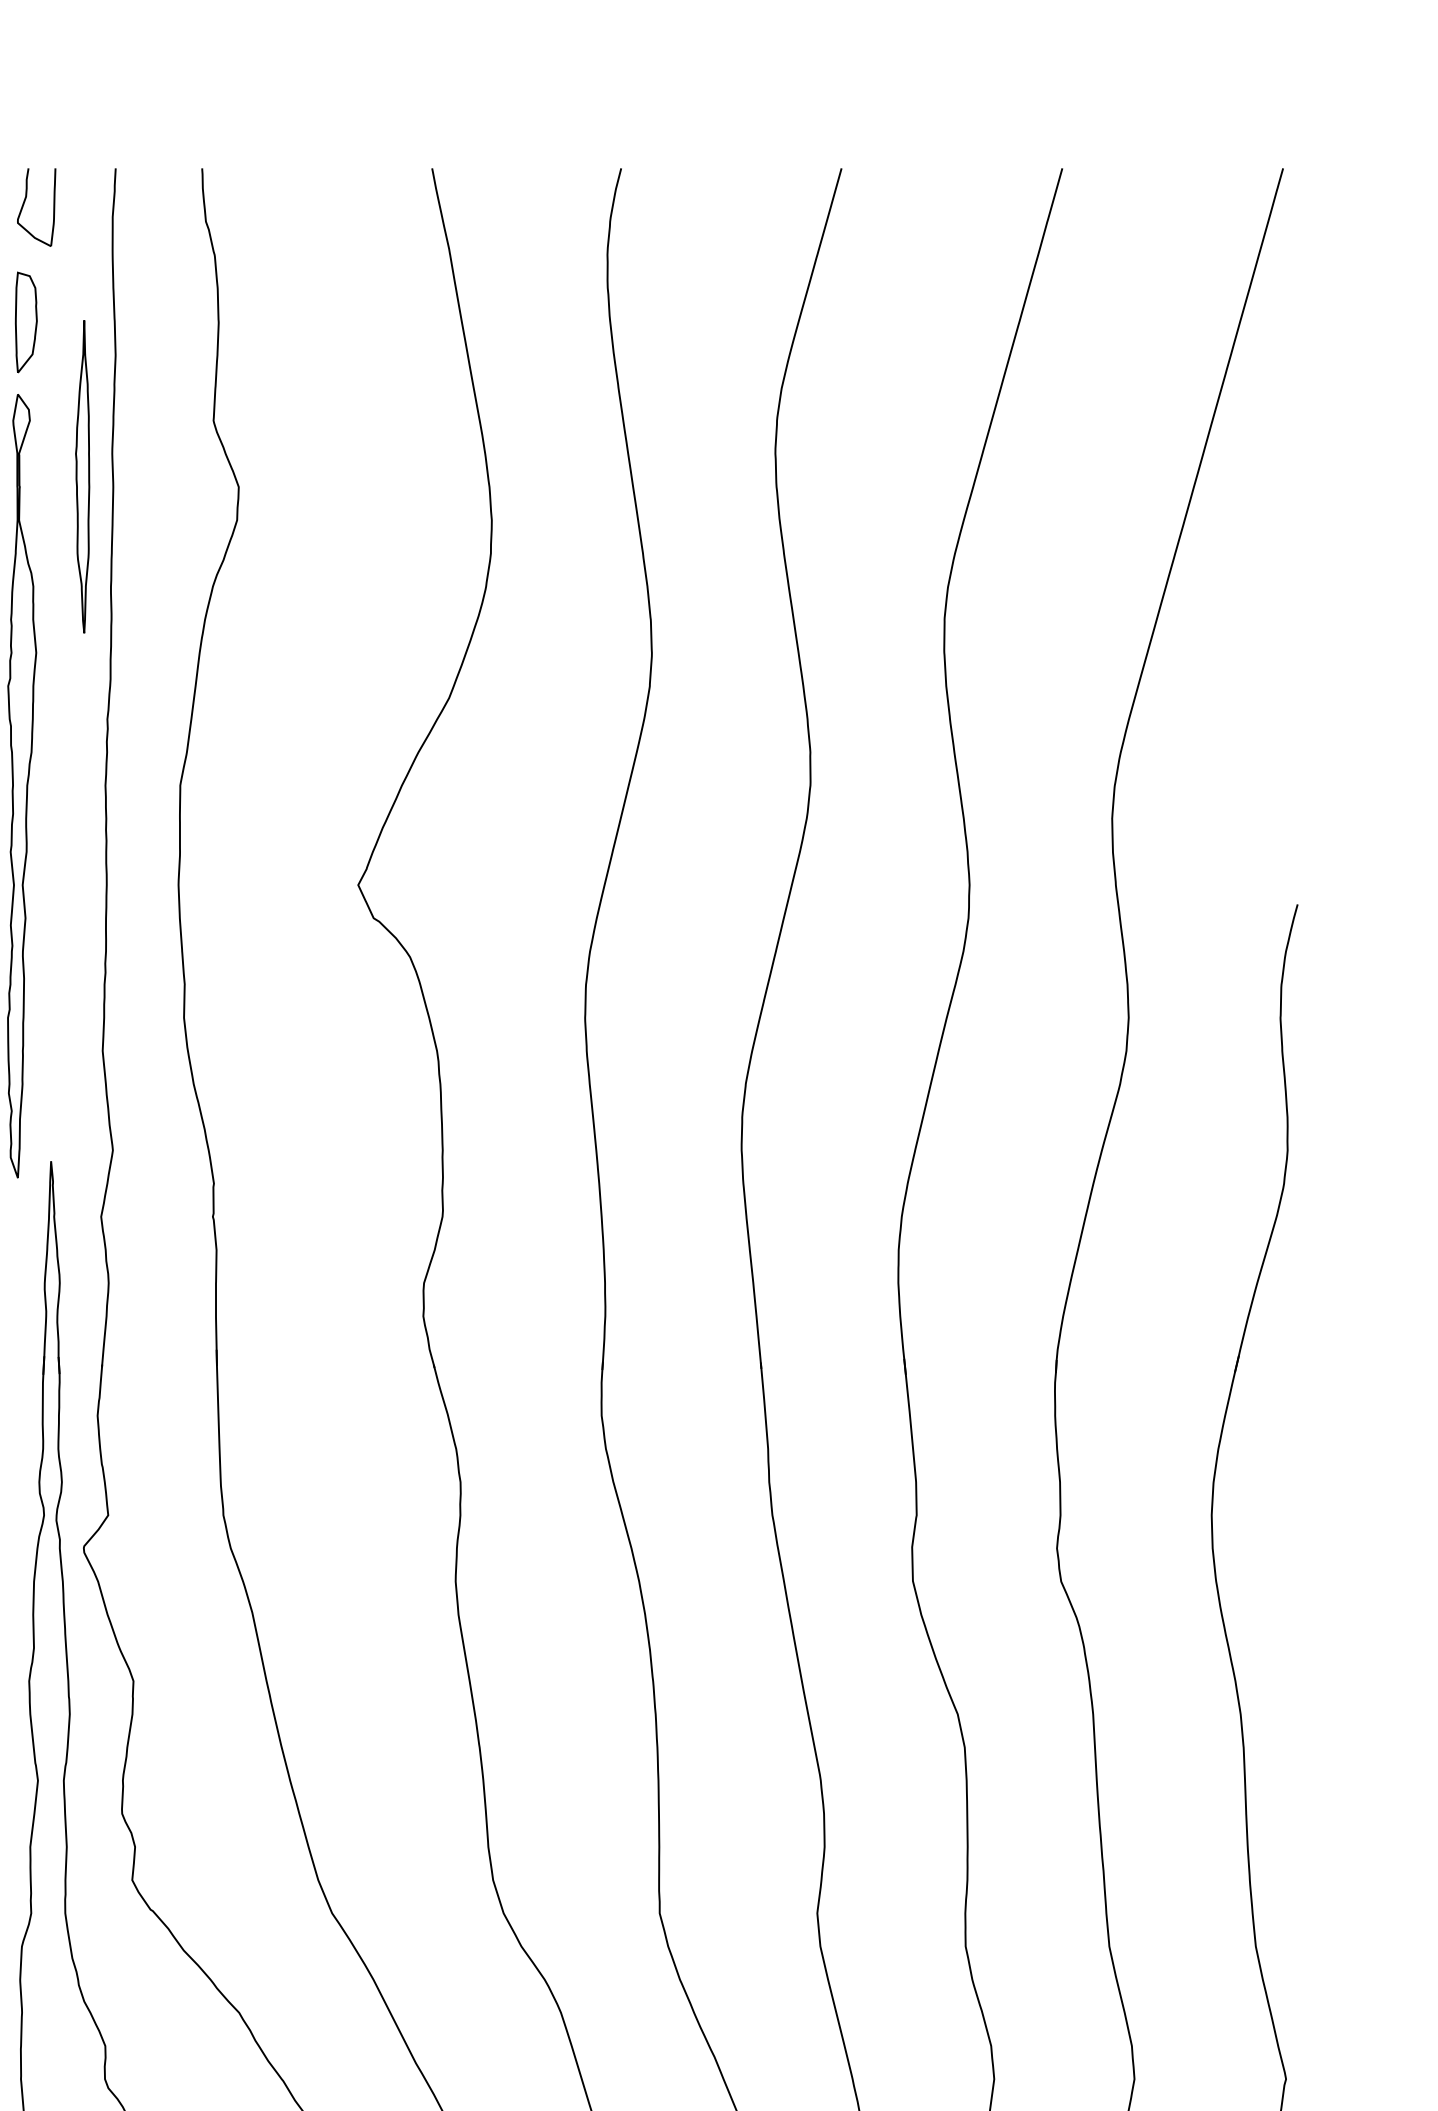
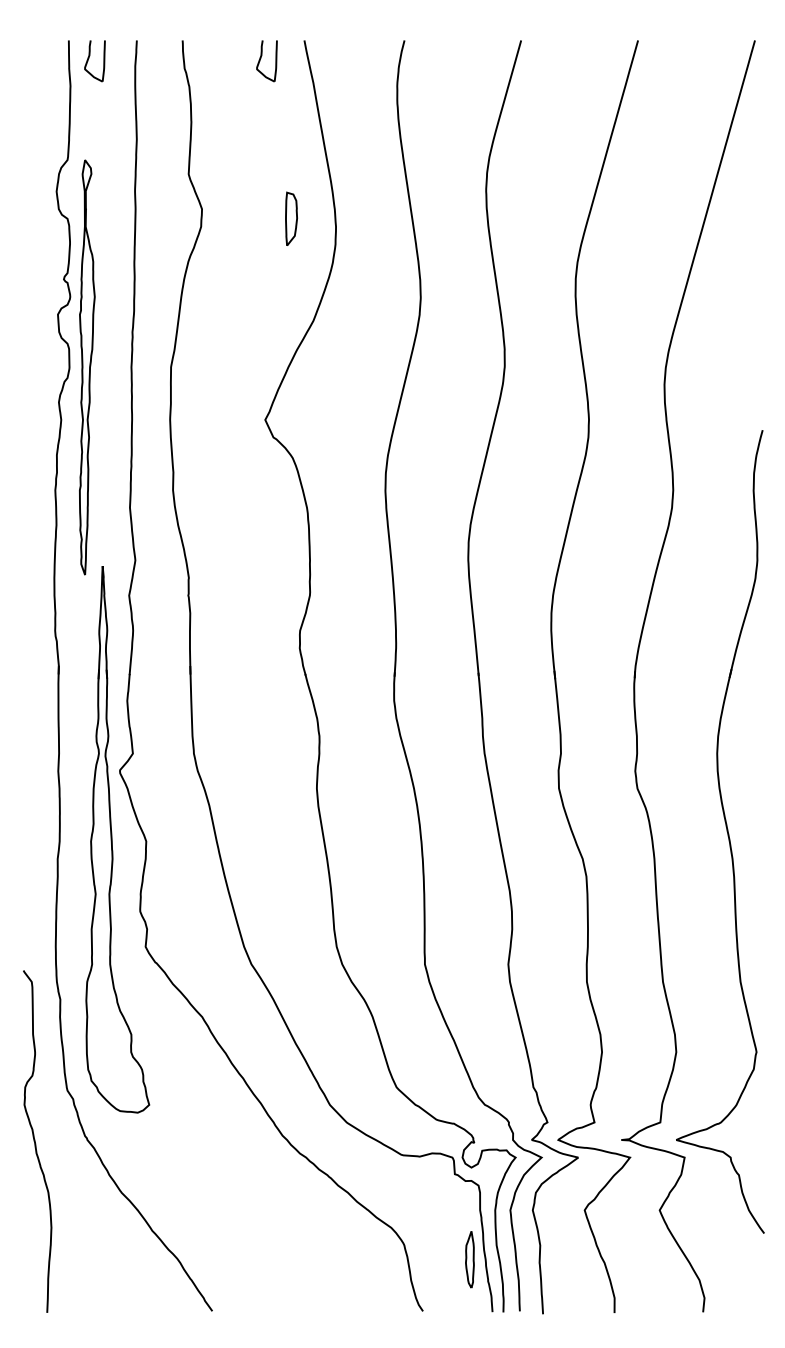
part: (360, 208) -> (266, 61), added
part: (26, 321) -> (291, 218), moved
part: (82, 476) -> (119, 203), removed

